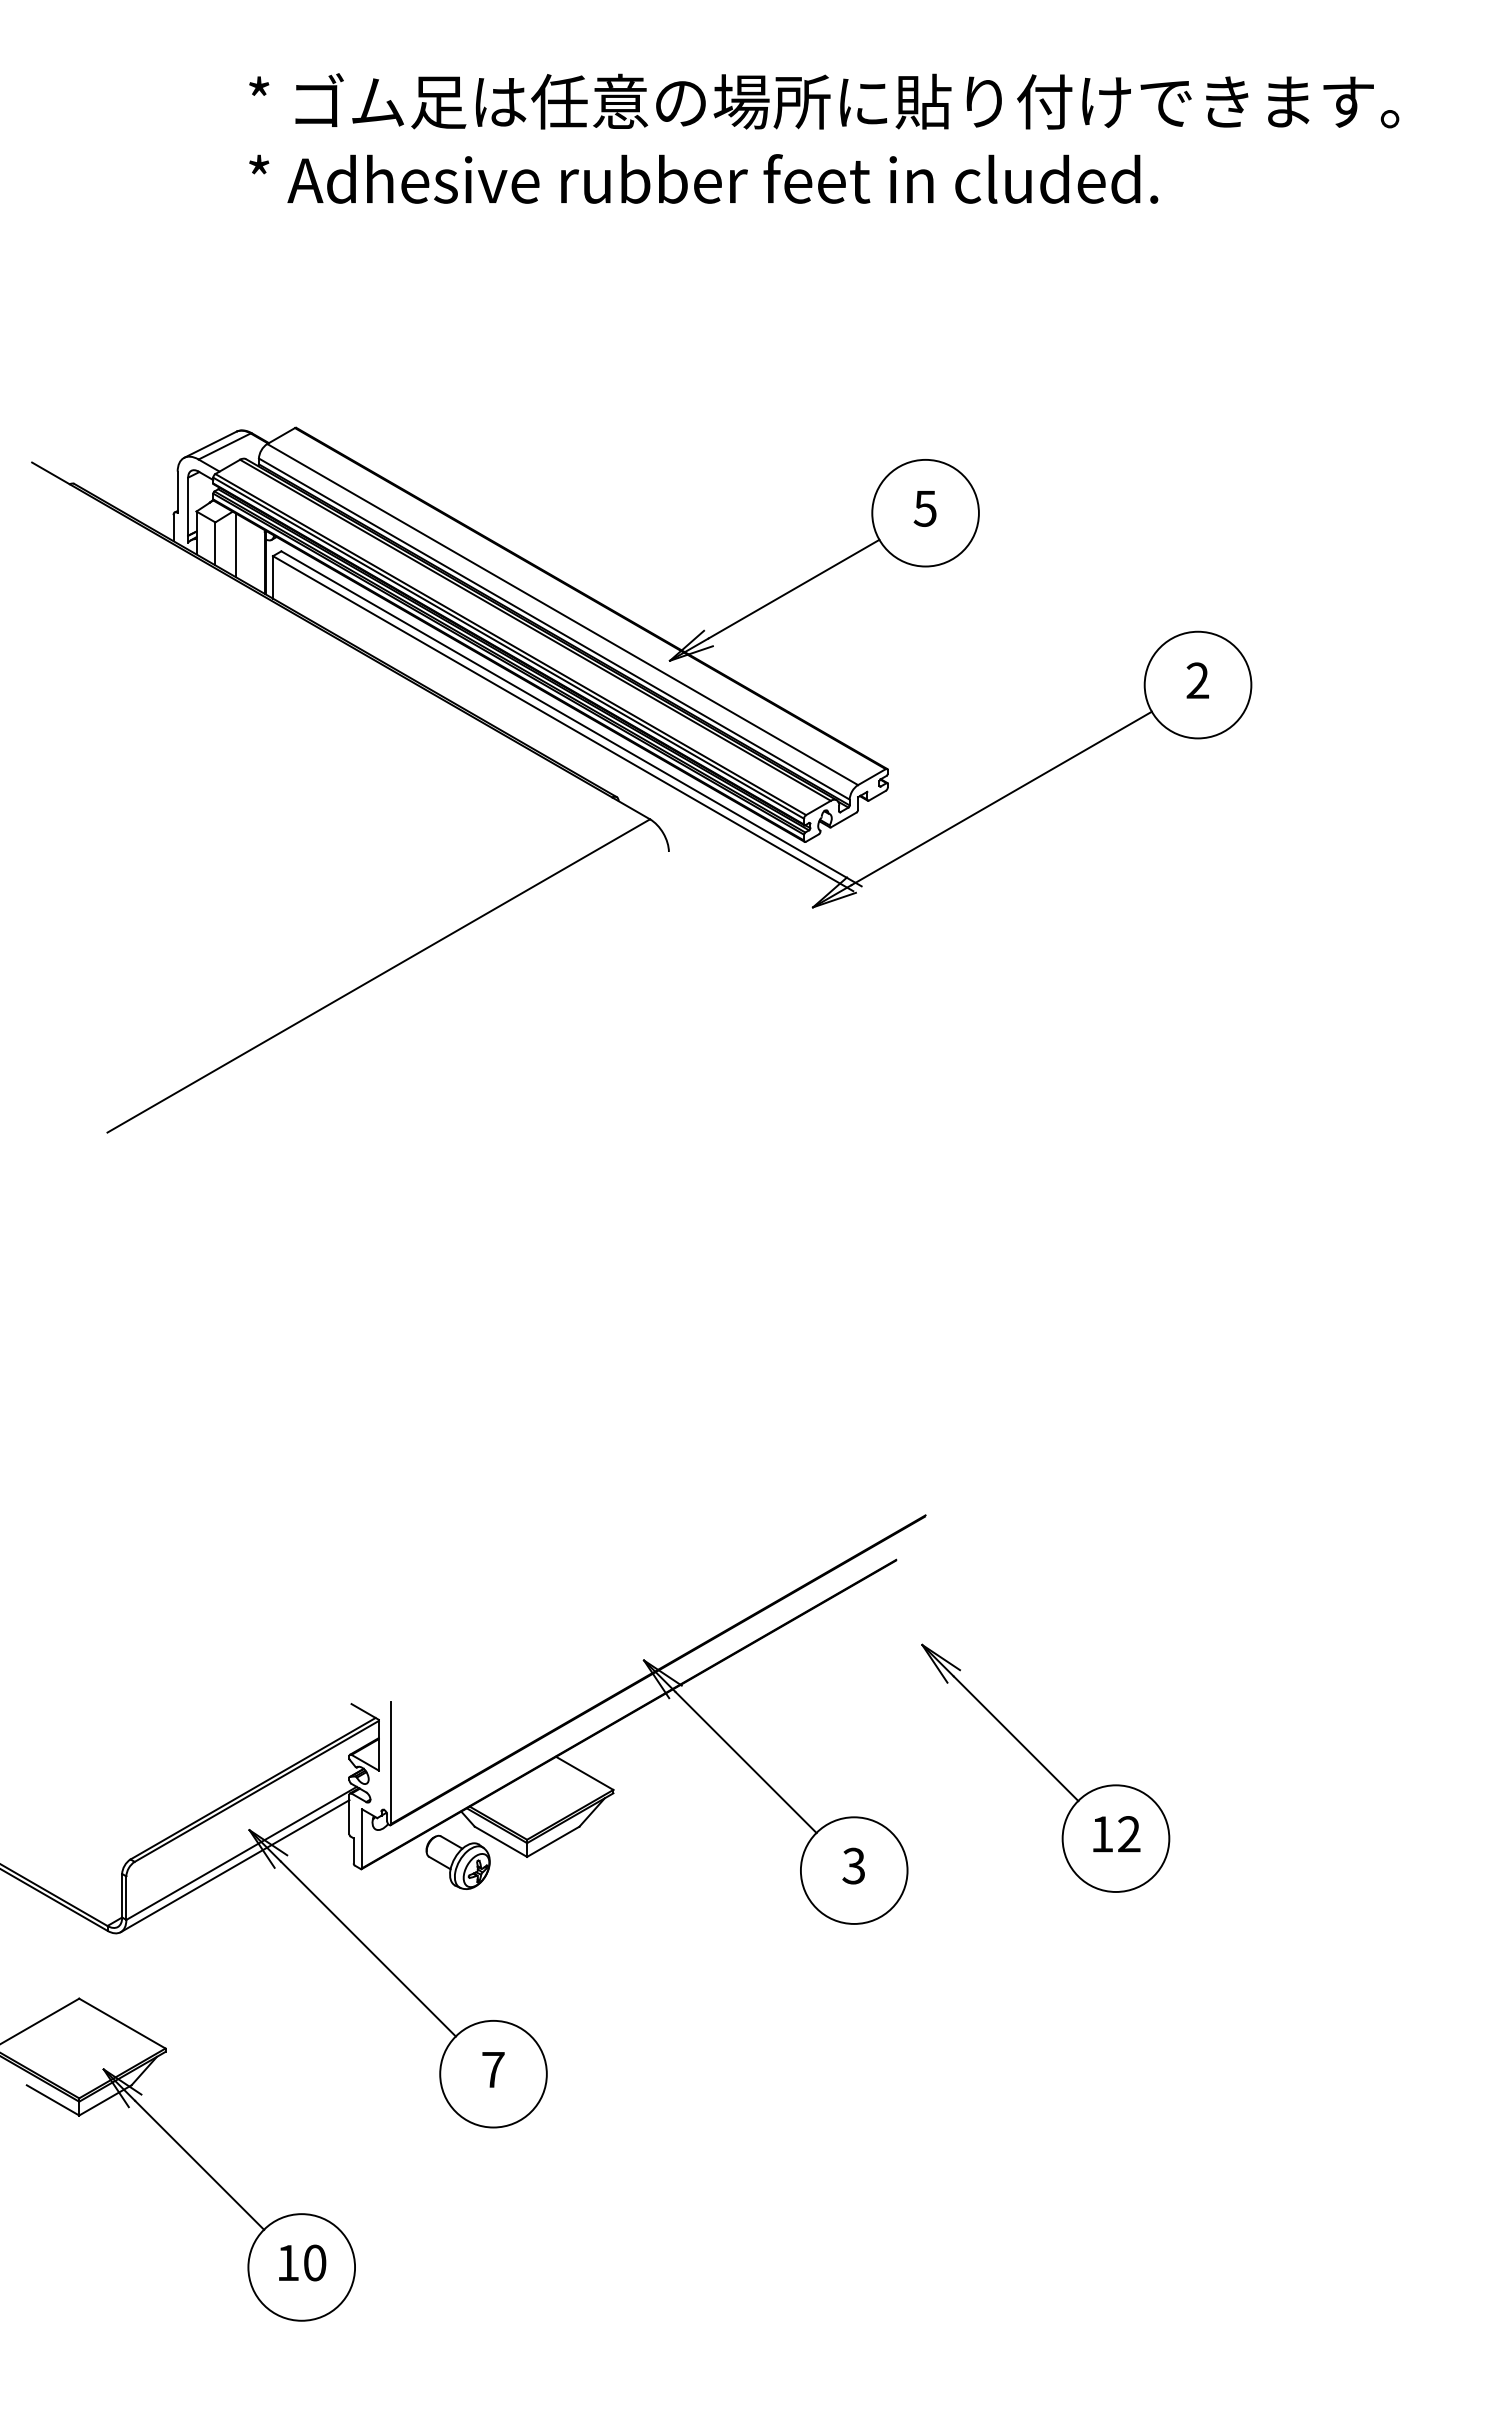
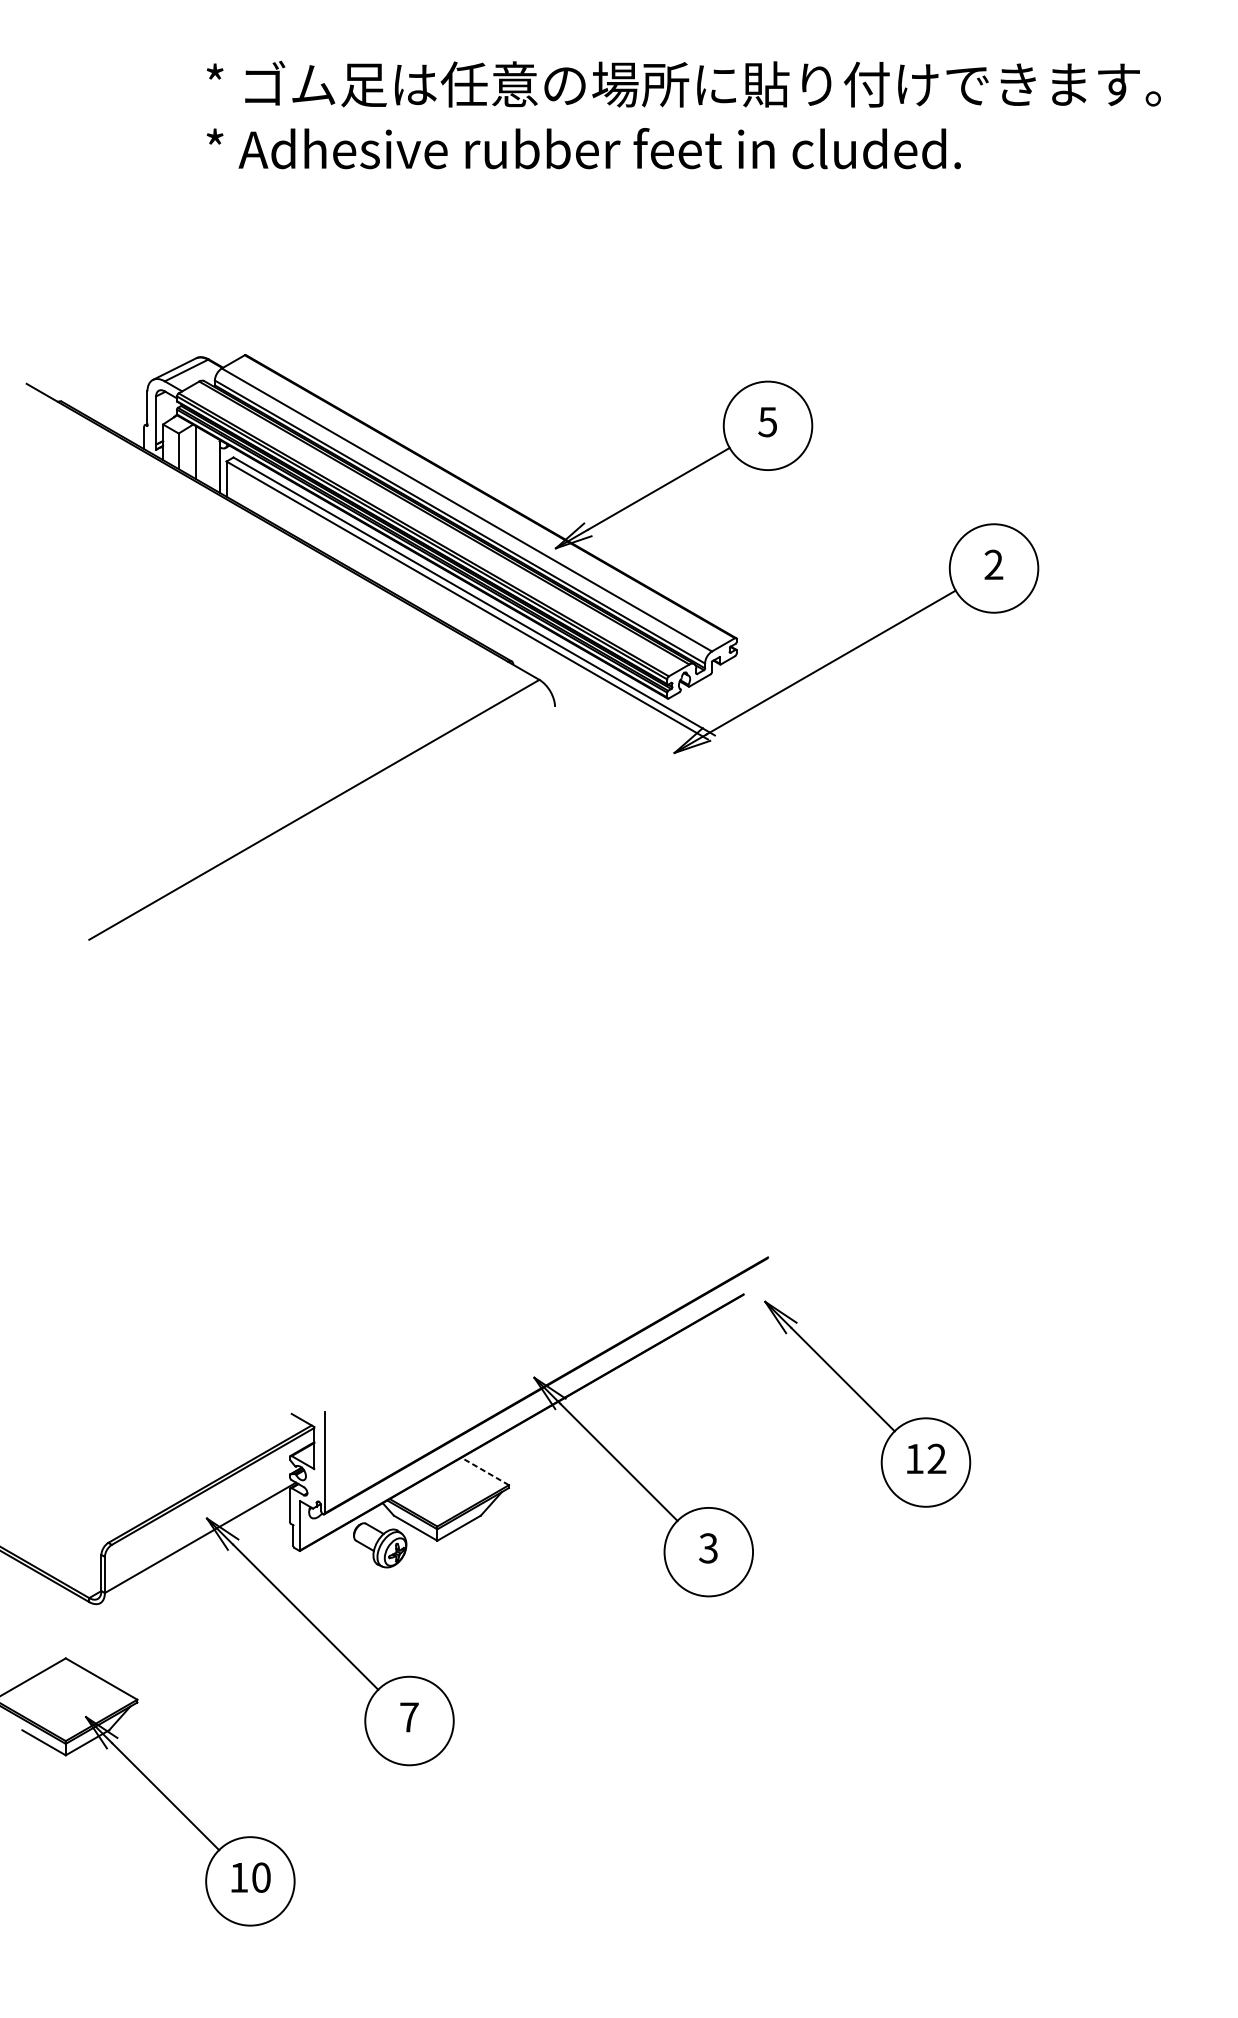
part: (1045, 1767) -> (867, 1403), moved
line: (584, 1773) -> (485, 1471), solid -> dashed
line: (234, 1866) -> (194, 1548), removed

